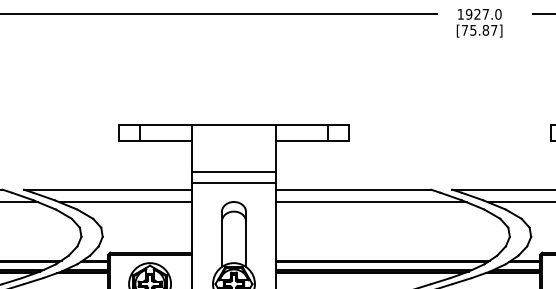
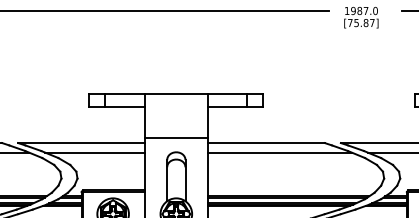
text: (477, 14) -> (359, 11), 1927.0 -> 1987.0
line: (233, 171) -> (175, 129), removed

